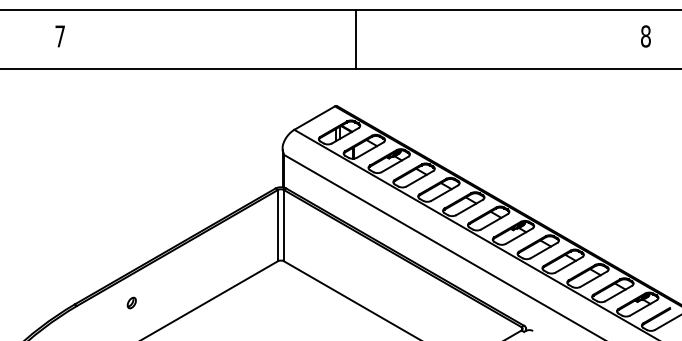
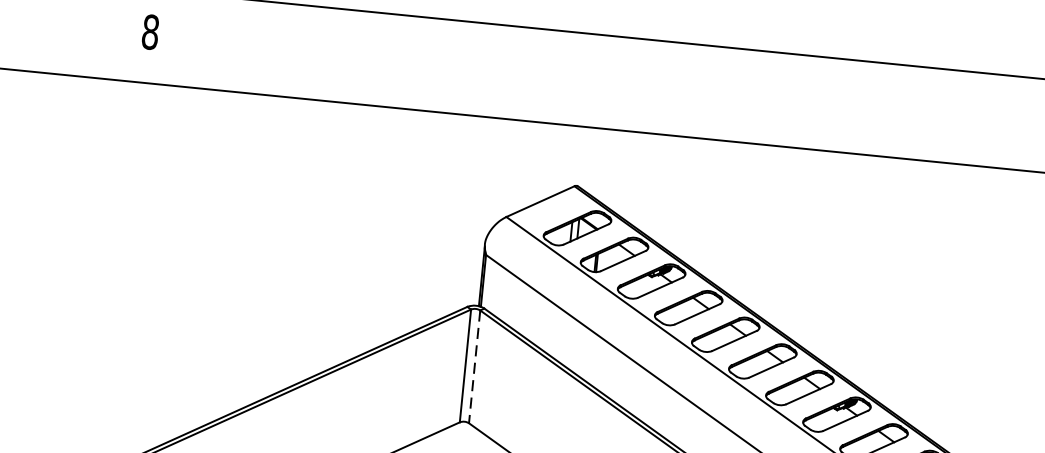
text: (60, 36) -> (151, 32), 7 -> 8
line: (356, 39) -> (619, 83), removed
line: (283, 225) -> (474, 366), solid -> dashed

